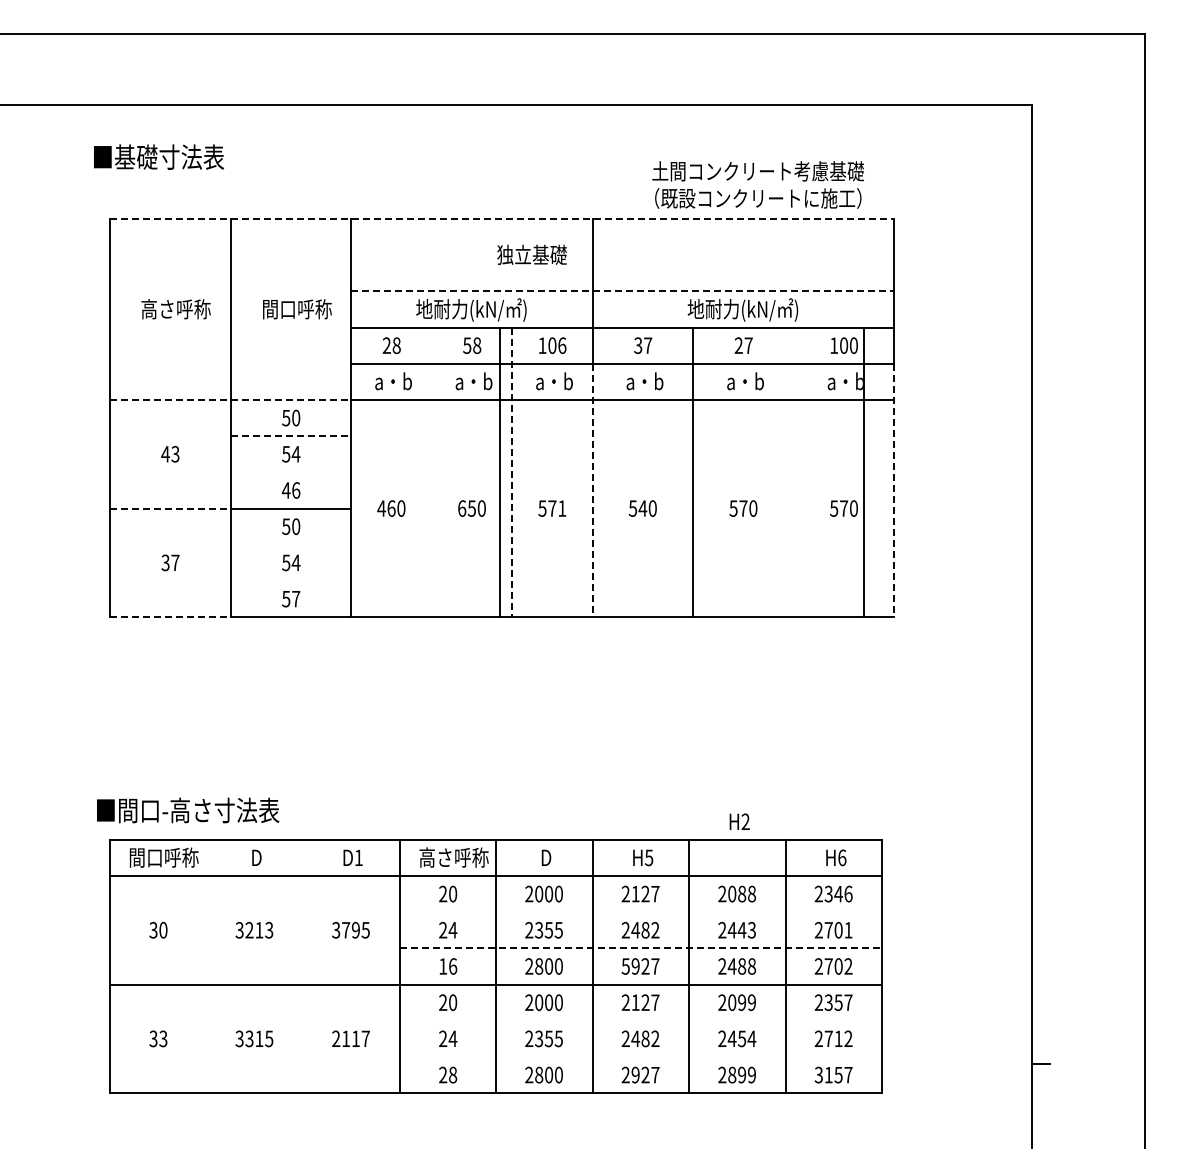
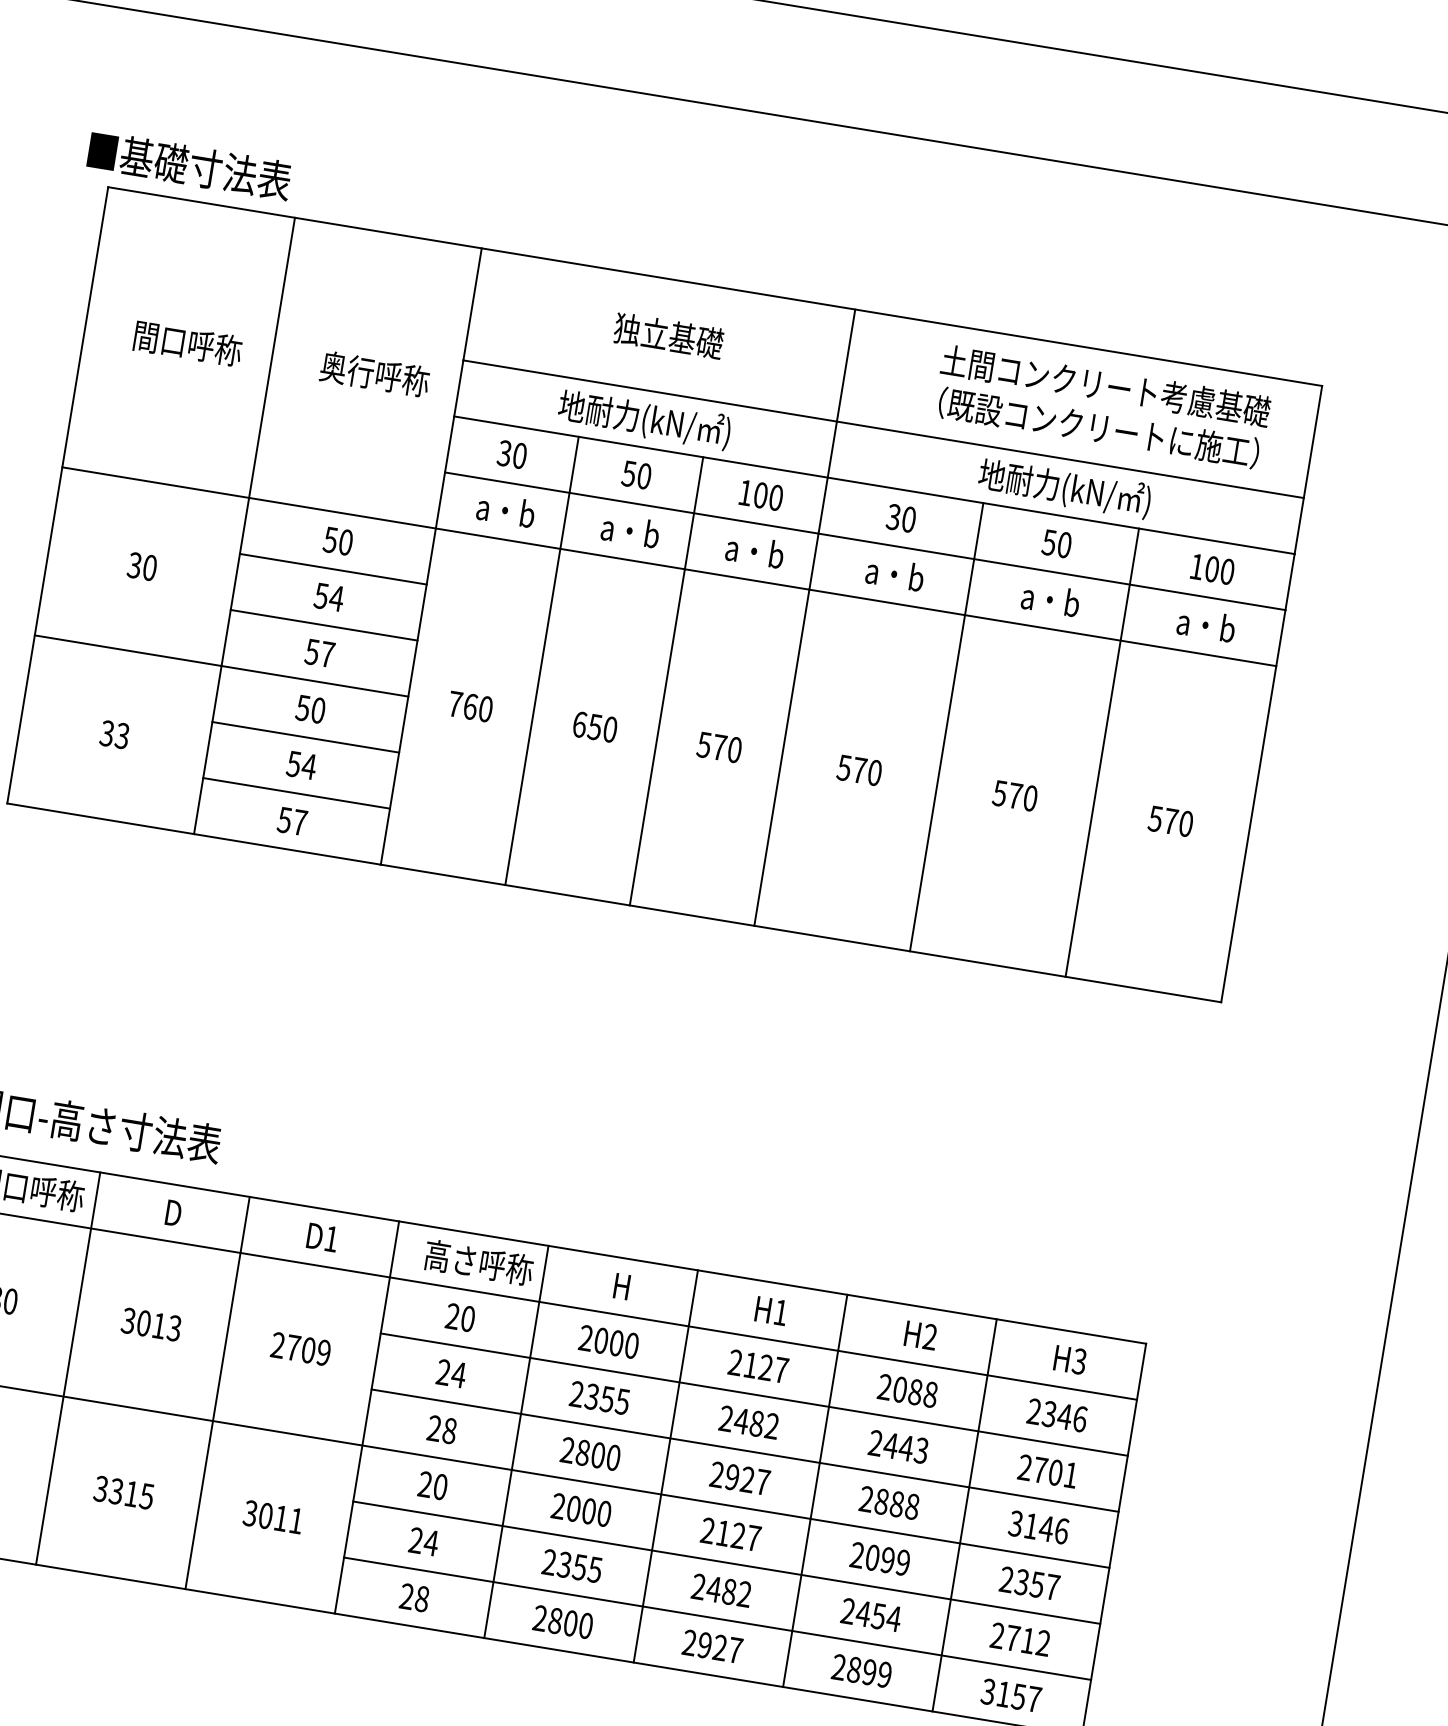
text: (158, 156) -> (189, 164), moved
text: (757, 184) -> (1101, 406), moved
line: (502, 219) -> (715, 287), dashed -> solid
text: (531, 254) -> (668, 335), moved
line: (622, 291) -> (883, 429), dashed -> solid
text: (157, 309) -> (158, 339), 高さ呼称 -> 間口呼称
text: (279, 309) -> (347, 370), 間口呼称 -> 奥行呼称
text: (391, 345) -> (511, 454), 28 -> 30
text: (477, 345) -> (644, 476), 58 -> 50
text: (562, 345) -> (776, 497), 106 -> 100
text: (648, 345) -> (909, 519), 37 -> 30
text: (743, 345) -> (1056, 543), 27 -> 50
line: (230, 400) -> (248, 498), dashed -> solid
line: (291, 436) -> (334, 569), dashed -> solid
text: (170, 453) -> (142, 565), 43 -> 30
line: (290, 472) -> (323, 625), added
line: (499, 472) -> (541, 661), moved
line: (512, 472) -> (666, 681), dashed -> solid
line: (863, 472) -> (1101, 752), moved
text: (290, 490) -> (318, 653), 46 -> 57
line: (592, 490) -> (786, 729), dashed -> solid
line: (894, 490) -> (1253, 806), dashed -> solid
line: (170, 508) -> (128, 650), dashed -> solid
text: (381, 508) -> (455, 704), 460 -> 760
text: (562, 508) -> (735, 749), 571 -> 570
text: (642, 508) -> (859, 770), 540 -> 570
line: (290, 544) -> (305, 736), added
text: (175, 562) -> (122, 735), 37 -> 33
line: (290, 581) -> (295, 793), added
line: (170, 617) -> (100, 819), dashed -> solid
text: (739, 821) -> (920, 1334), moved
text: (546, 857) -> (621, 1286), D -> H
text: (649, 857) -> (781, 1312), H5 -> H1
text: (842, 857) -> (1080, 1361), H6 -> H3
line: (640, 912) -> (753, 1394), added
text: (350, 929) -> (300, 1347), 3795 -> 2709
text: (249, 930) -> (143, 1323), 3213 -> 3013
line: (641, 948) -> (745, 1450), dashed -> solid
line: (206, 966) -> (68, 1368), added
line: (303, 966) -> (218, 1393), added
text: (448, 966) -> (442, 1429), 16 -> 28
text: (625, 966) -> (716, 1474), 5927 -> 2927
text: (731, 966) -> (880, 1501), 2488 -> 2888
text: (833, 966) -> (1038, 1527), 2702 -> 3146
line: (640, 1020) -> (726, 1562), added
text: (350, 1038) -> (272, 1516), 2117 -> 3011
line: (640, 1057) -> (716, 1619), added

